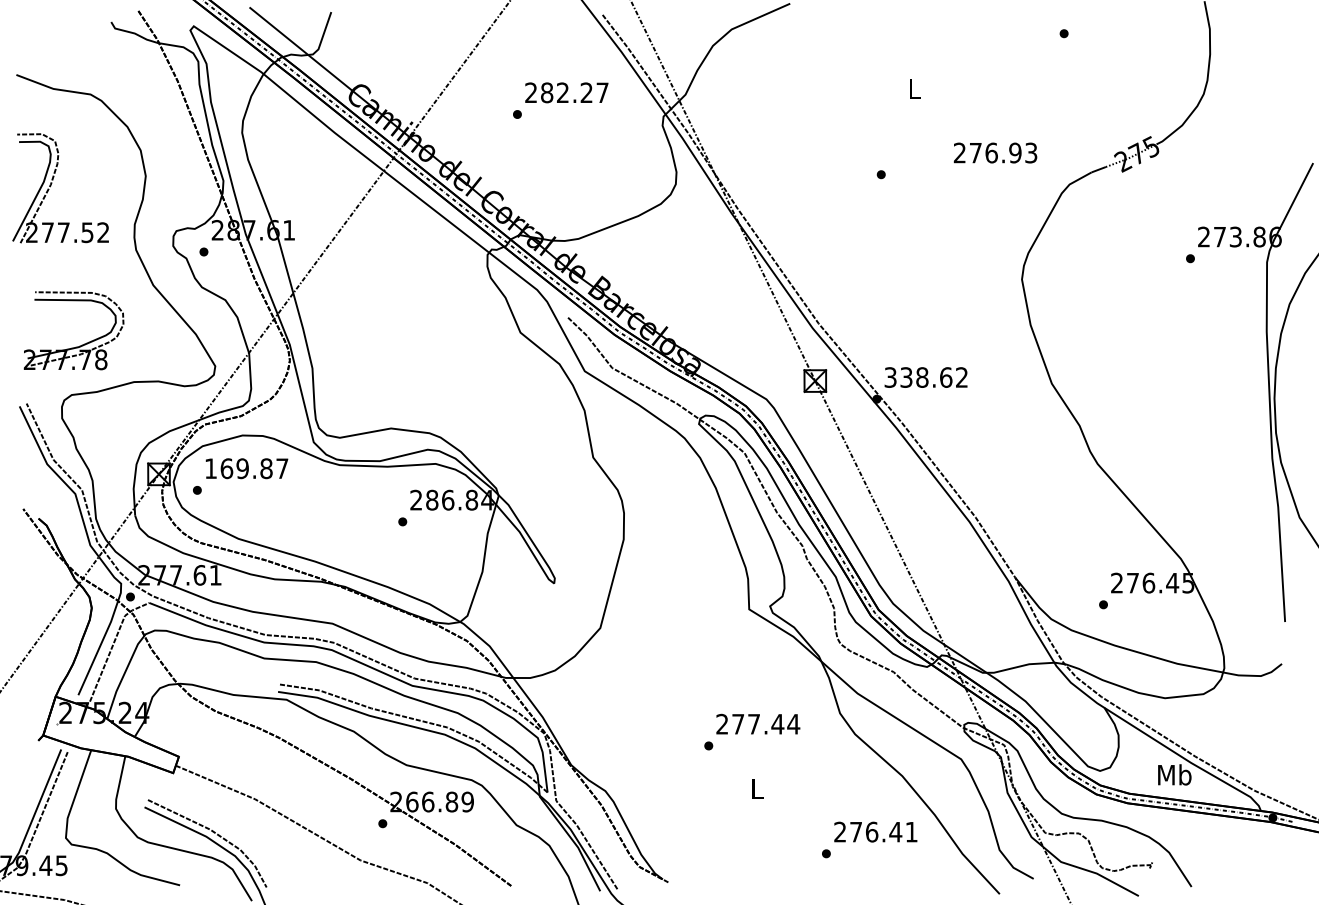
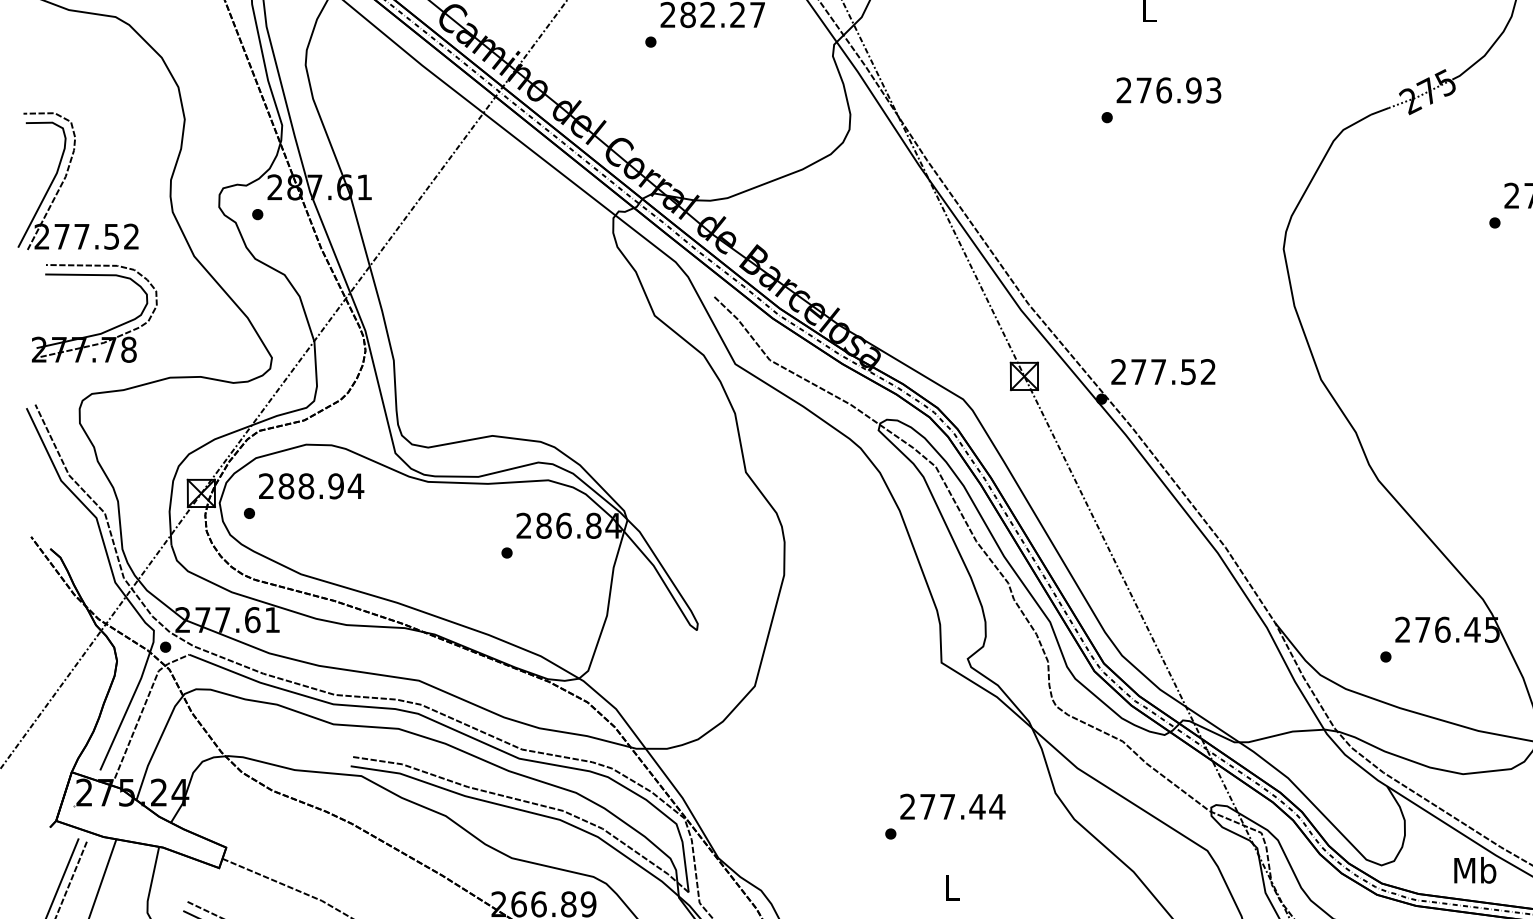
text: (995, 152) -> (1168, 89), moved
part: (52, 183) -> (67, 175), moved
text: (918, 377) -> (1153, 371), 338.62 -> 277.52
text: (246, 468) -> (311, 486), 169.87 -> 288.94

